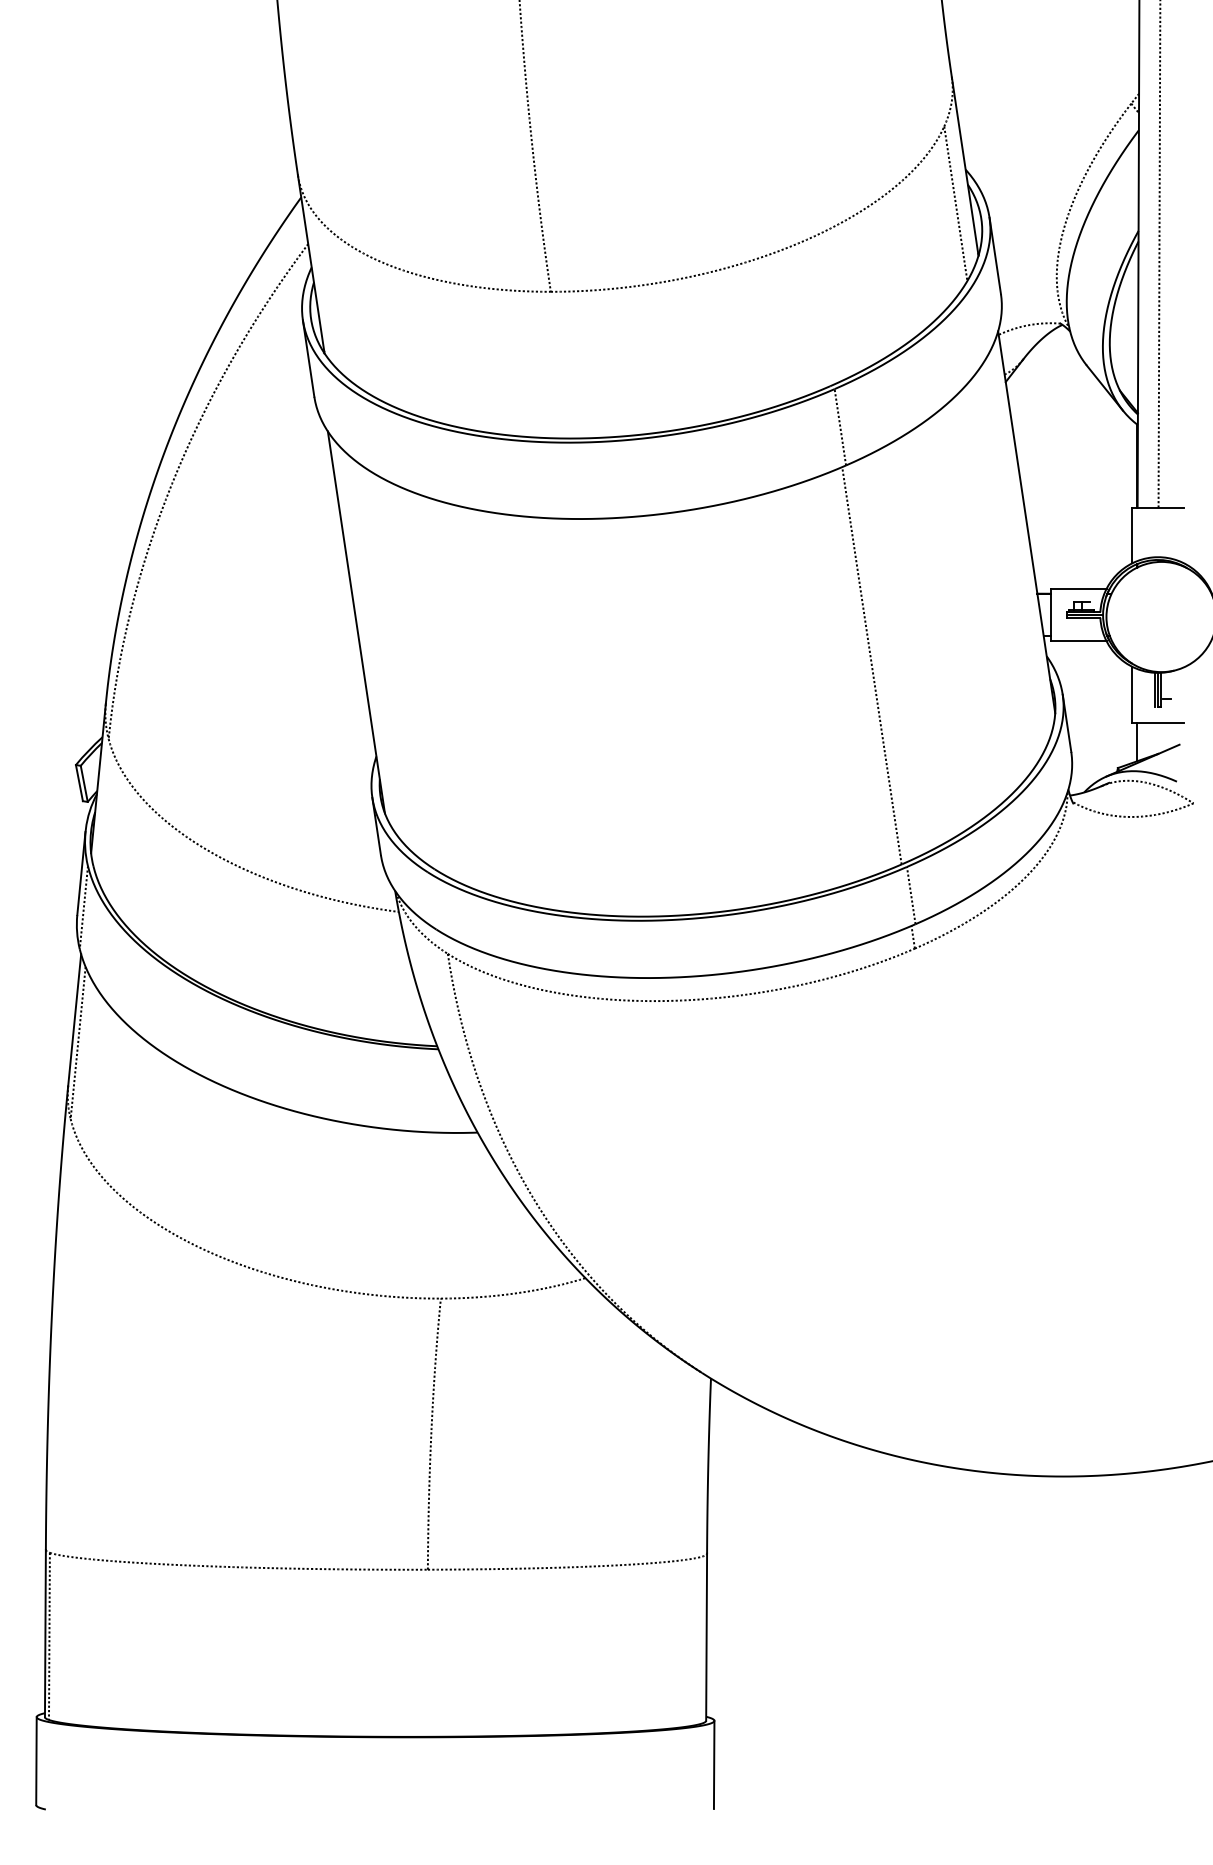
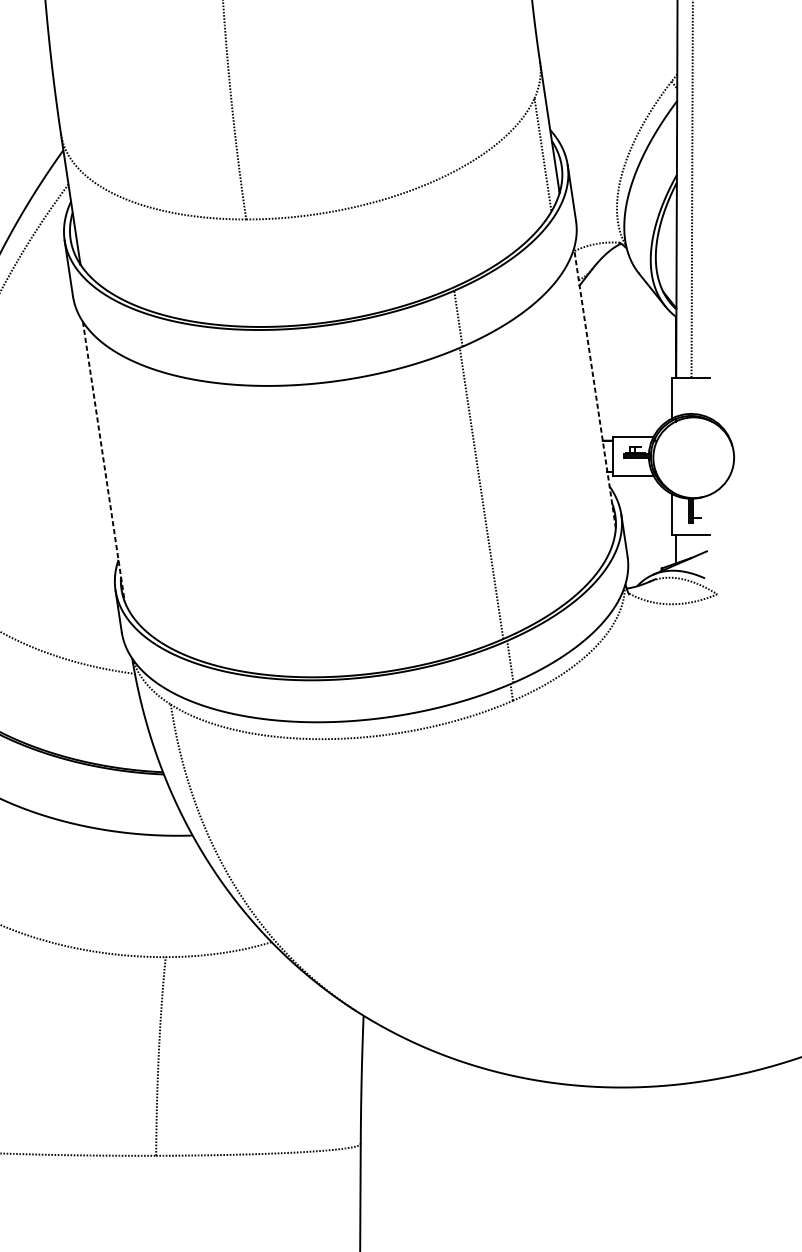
line: (1026, 521) -> (594, 387), solid -> dashed
line: (356, 622) -> (103, 461), solid -> dashed

